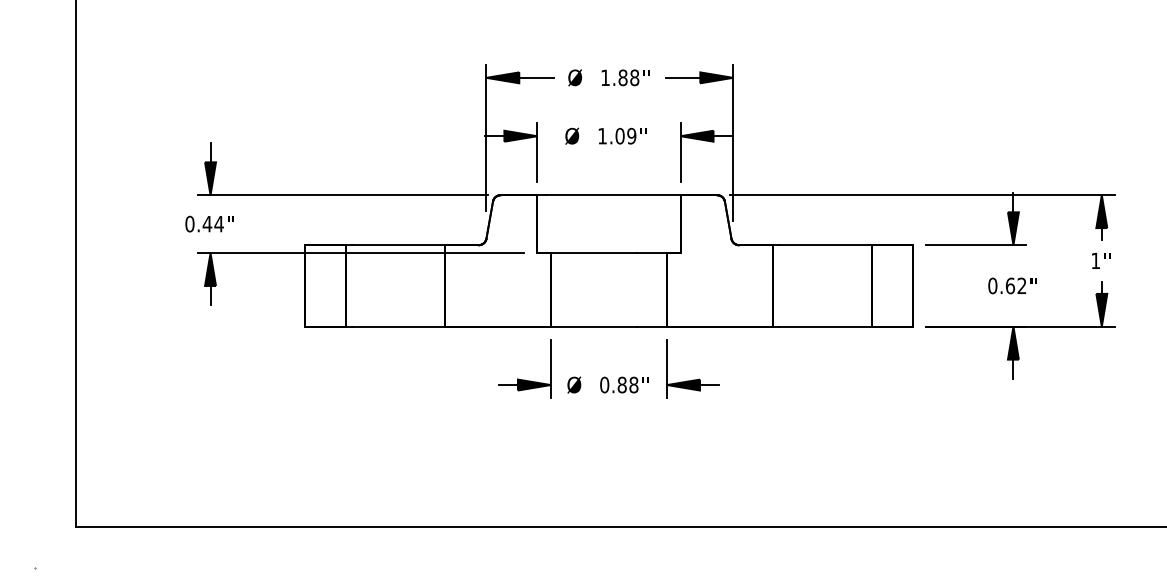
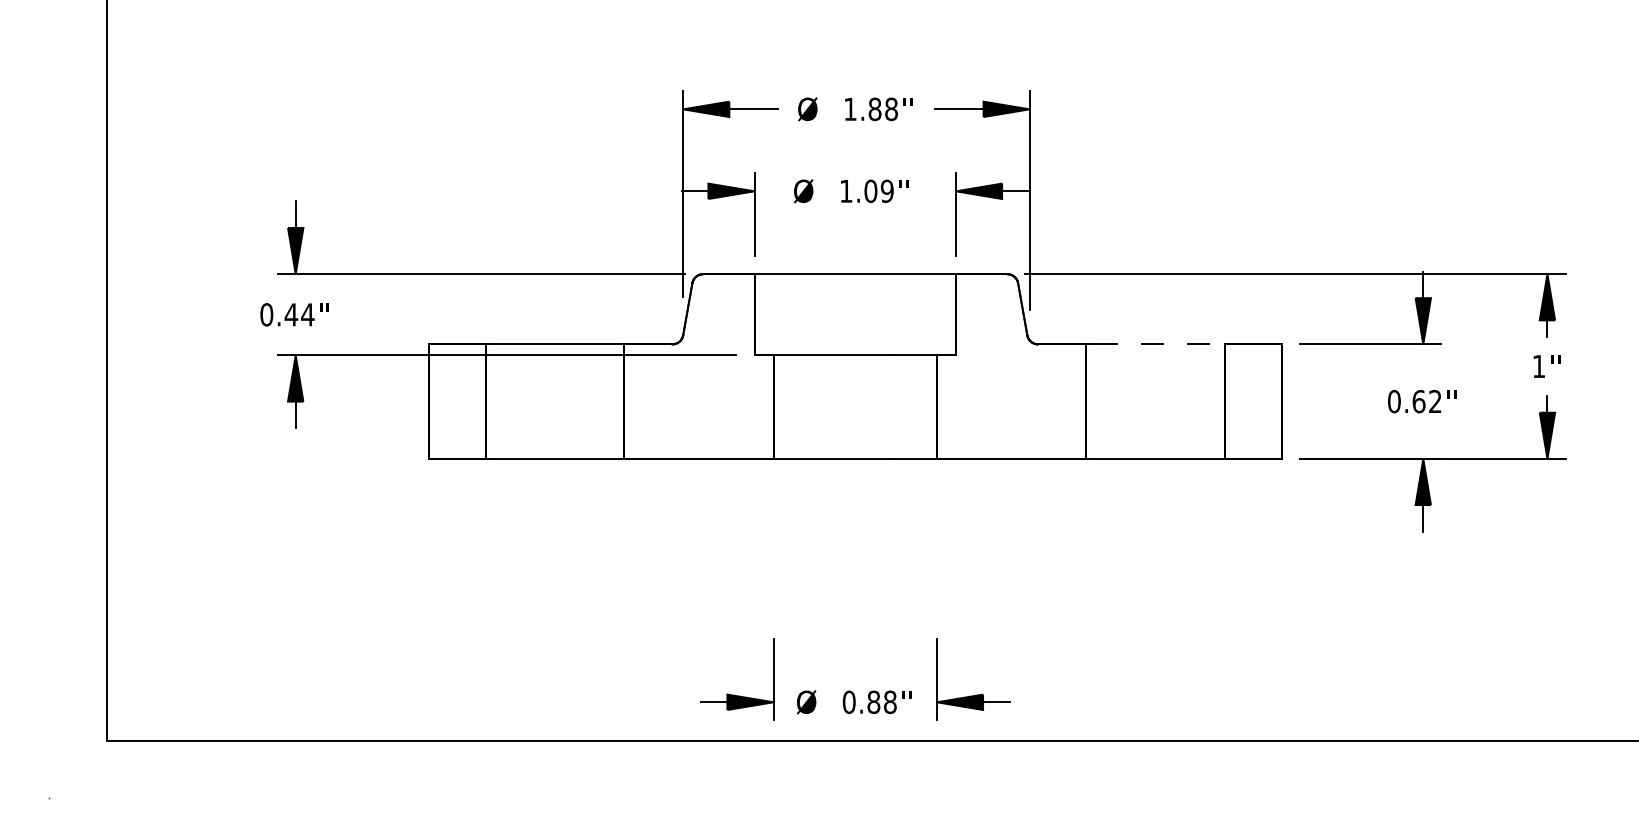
line: (826, 245) -> (1160, 344), solid -> dashed
part: (605, 376) -> (850, 690), moved

